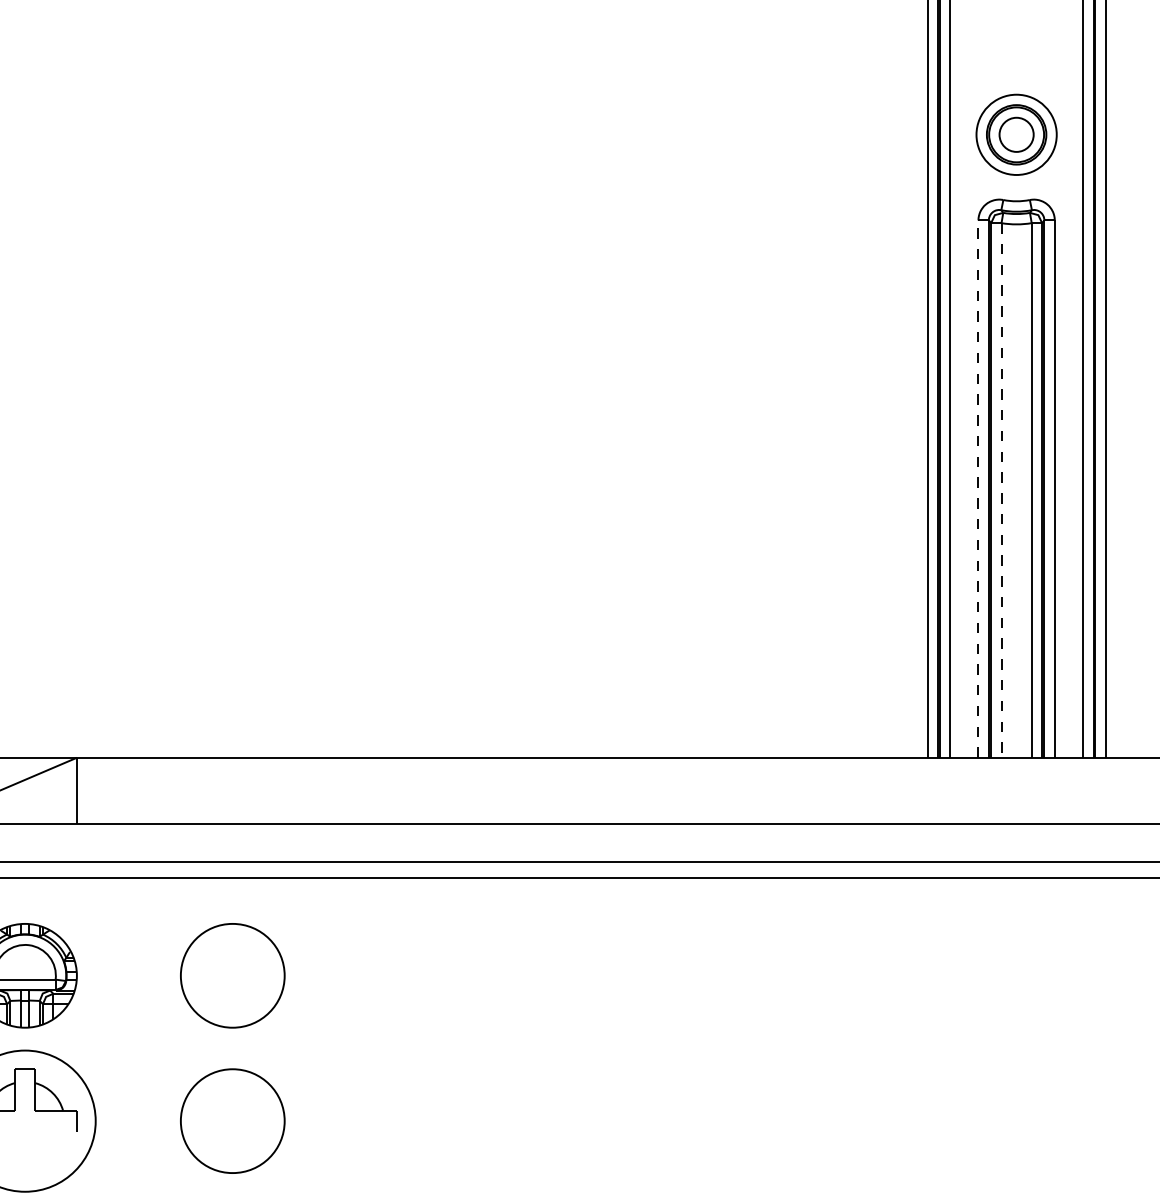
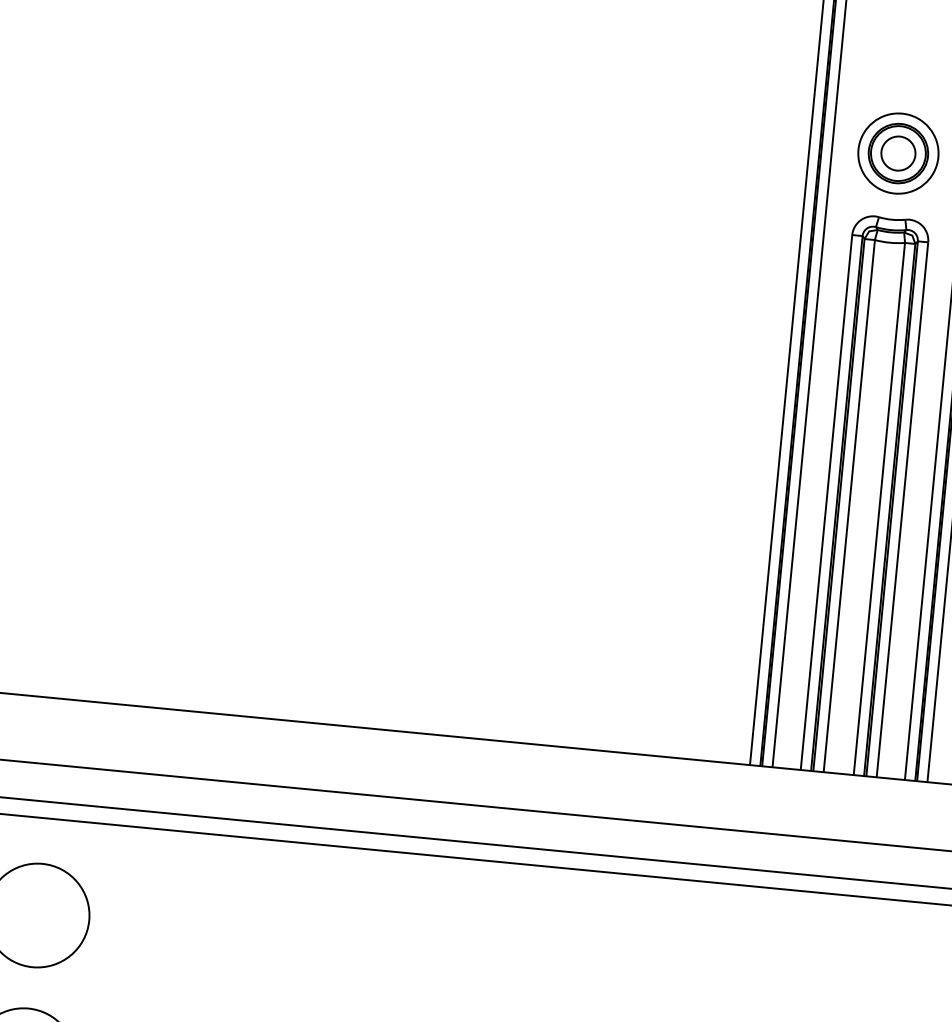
line: (978, 489) -> (826, 502), dashed -> solid
line: (1001, 490) -> (849, 506), dashed -> solid

